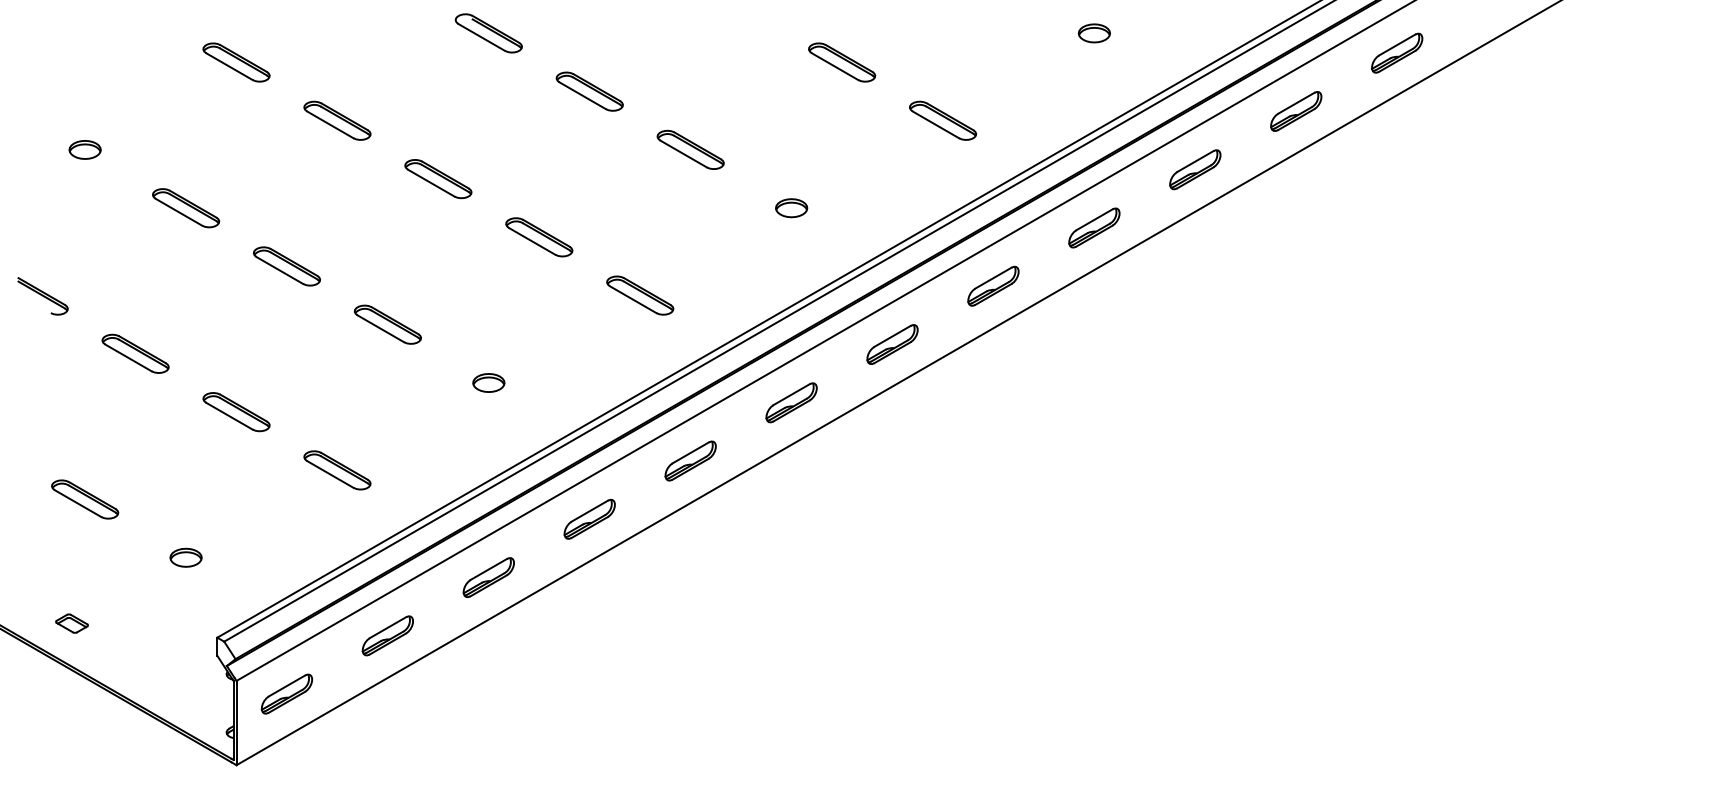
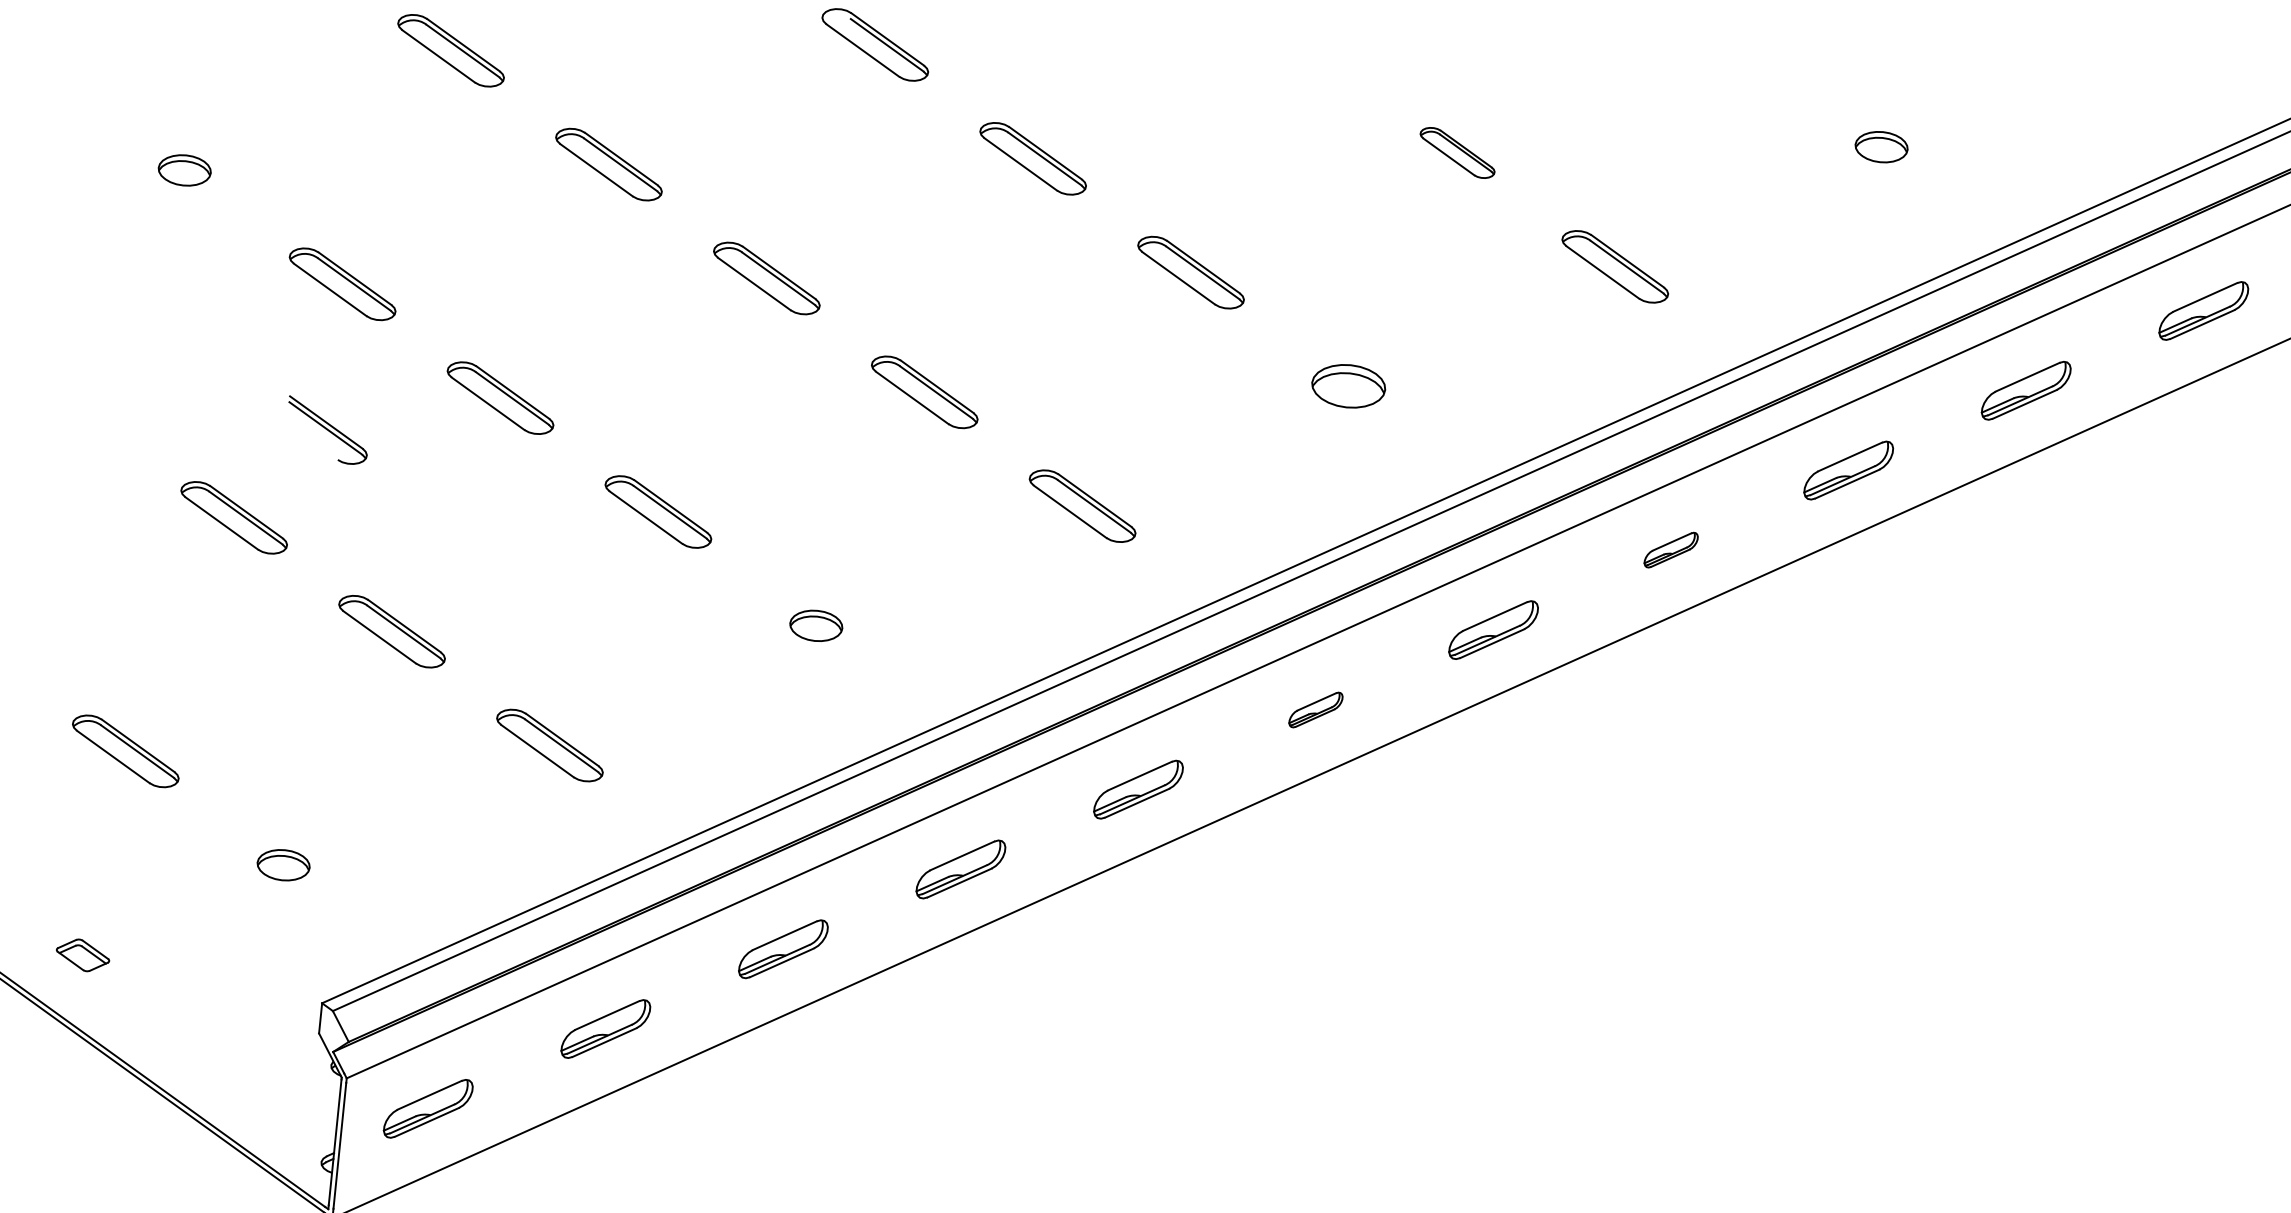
part: (842, 62) -> (1458, 152), size x0.7
part: (791, 208) -> (1348, 386), size x1.4
part: (993, 285) -> (1671, 549), size x0.6
part: (42, 296) -> (326, 430), moved
part: (791, 402) -> (1315, 709), size x0.6

